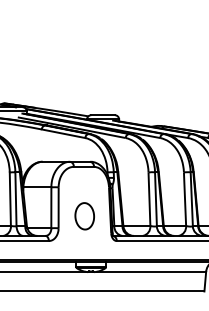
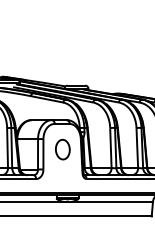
part: (84, 216) -> (62, 149), moved

